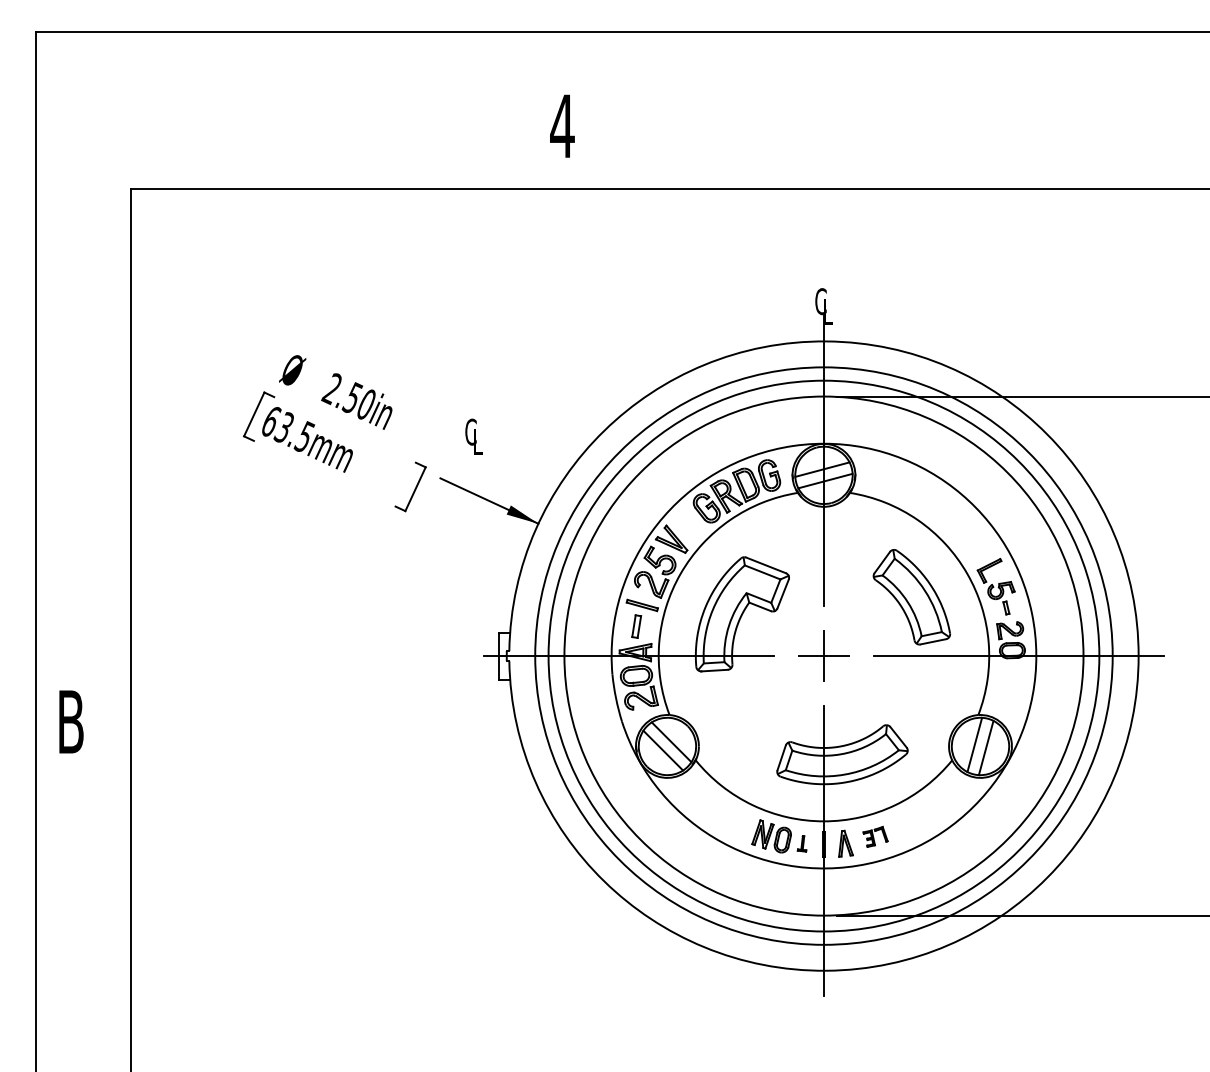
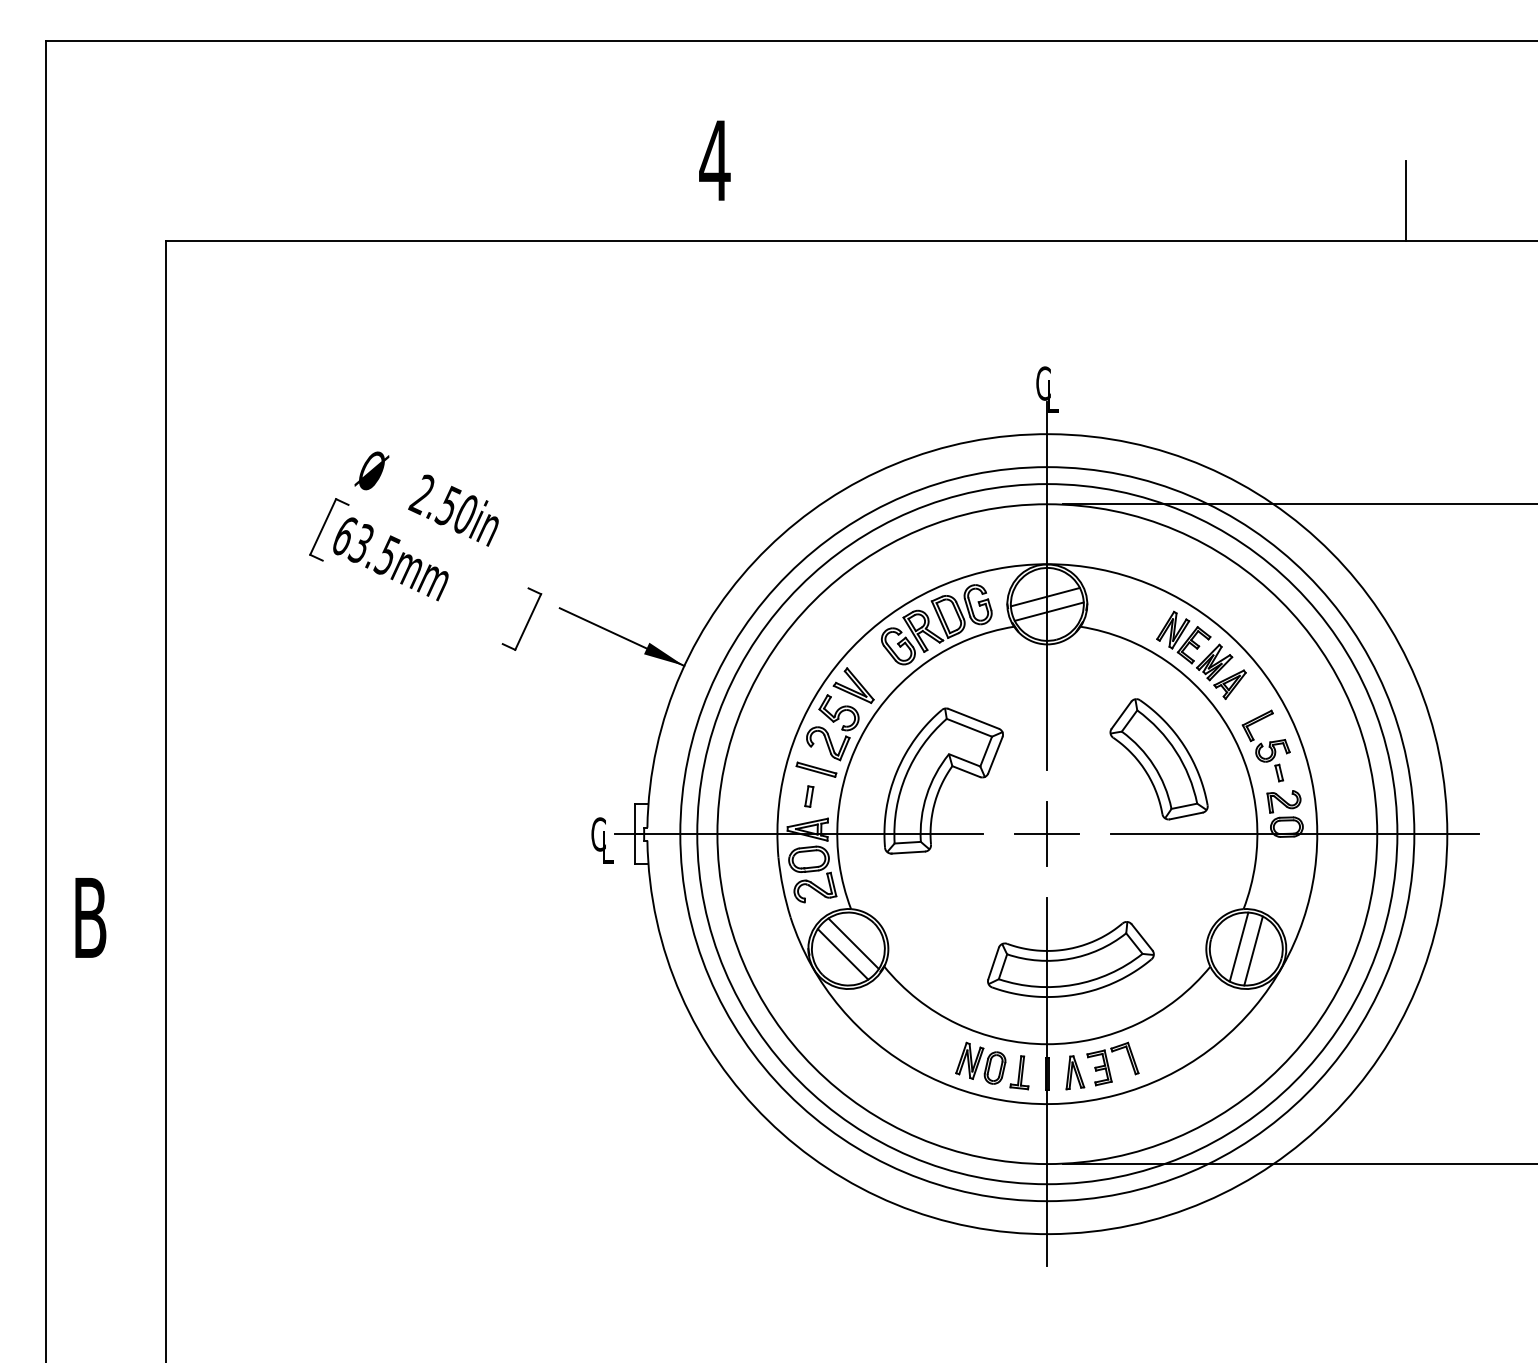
line: (1106, 157) -> (1406, 200), added
text: (474, 436) -> (602, 840), moved
part: (945, 514) -> (1201, 654), added
part: (636, 626) -> (809, 796), size x0.71
part: (875, 836) -> (1112, 1063), size x1.67
part: (802, 843) -> (1019, 1072), size x1.67

